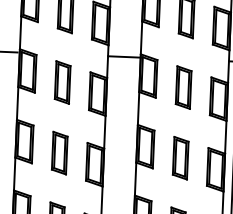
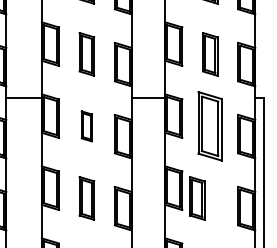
part: (62, 82) -> (86, 126), size x0.7
part: (183, 87) -> (210, 126), size x1.6
part: (180, 158) -> (197, 198), moved

